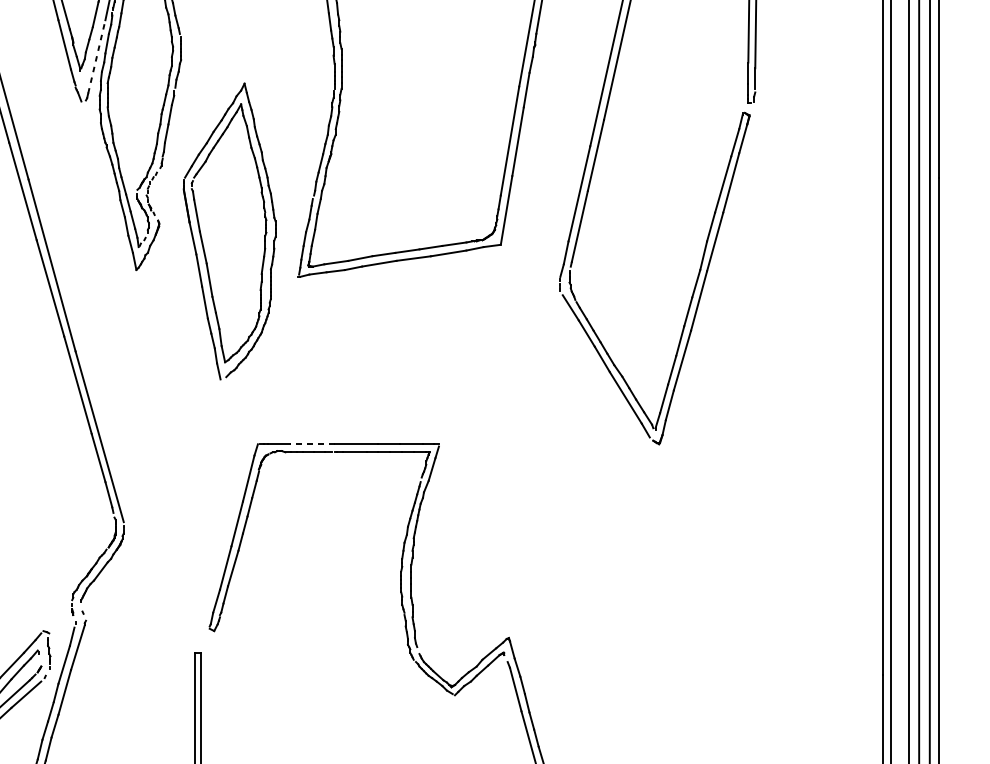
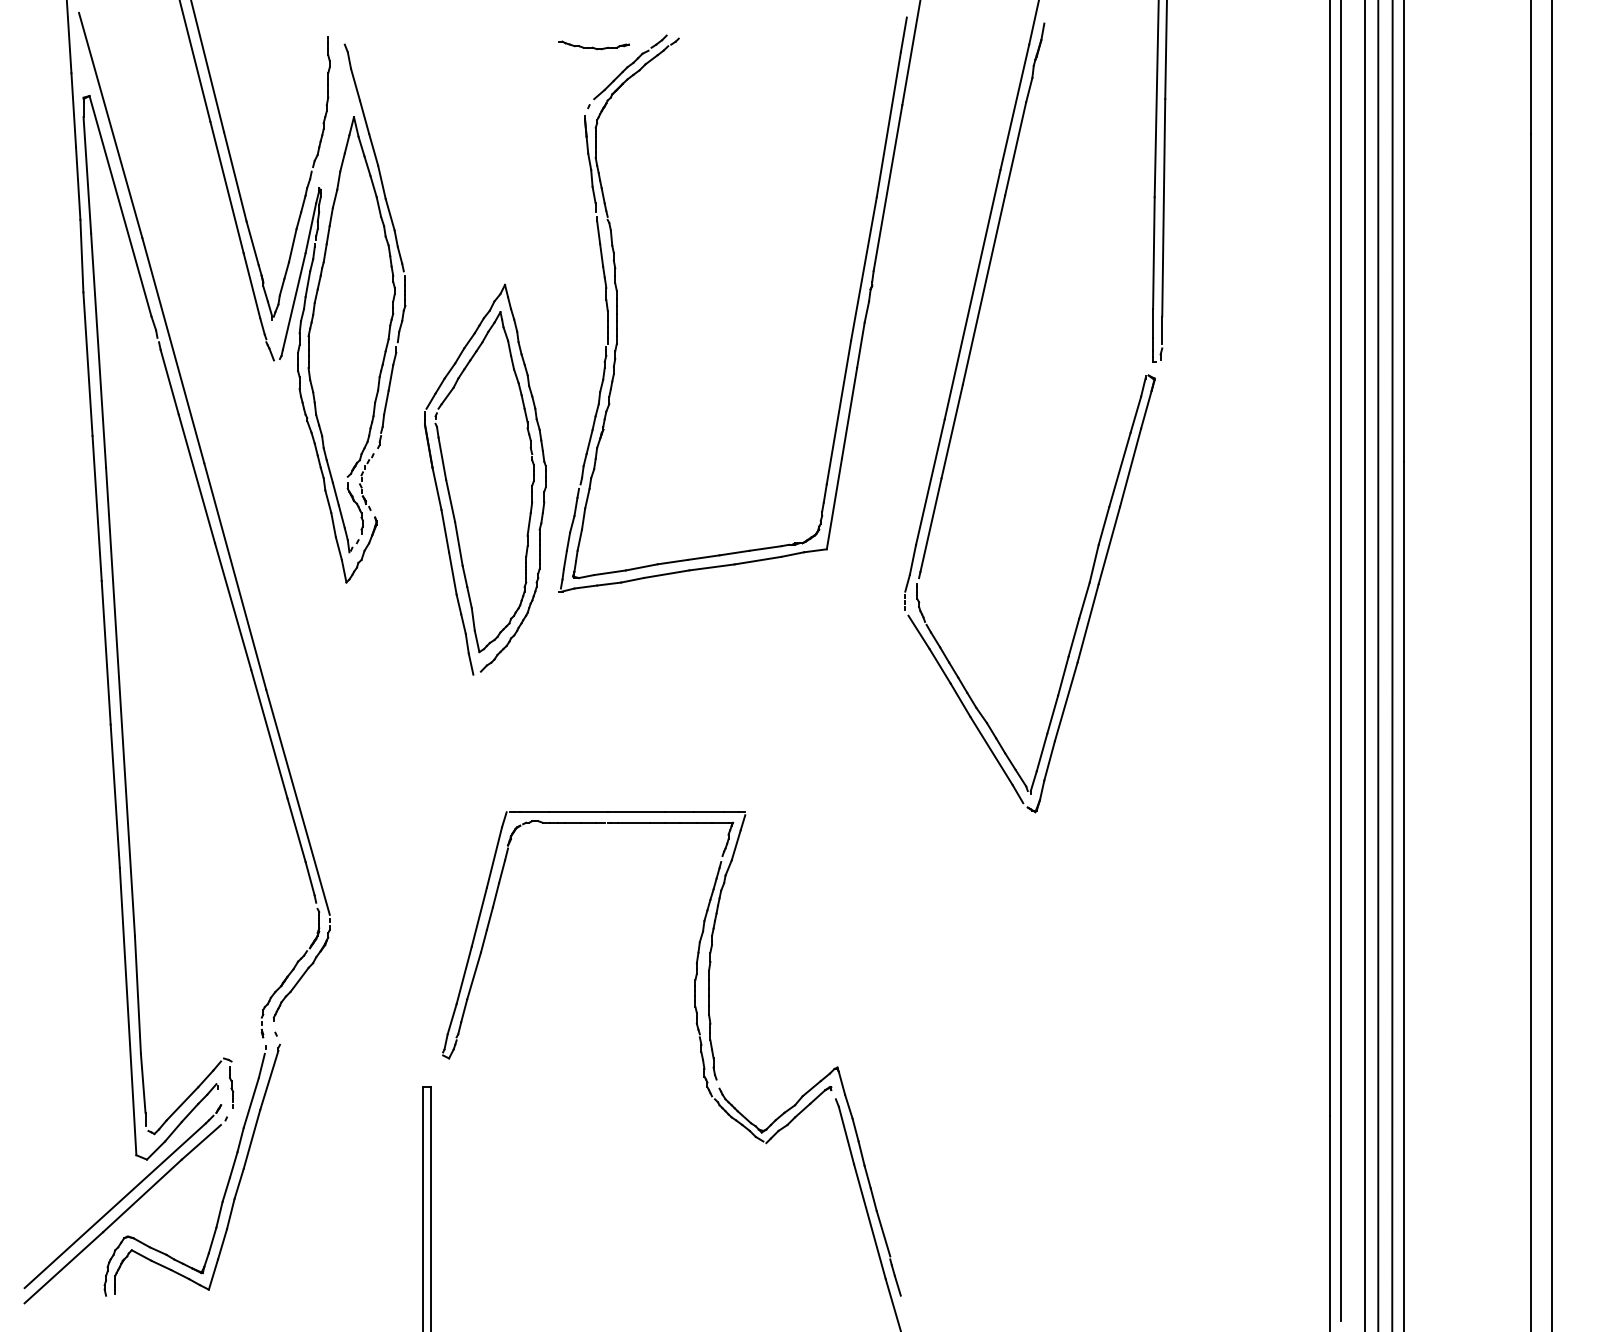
line: (97, 56) -> (294, 301), dashed -> solid
part: (201, 235) -> (448, 484), moved
line: (311, 444) -> (577, 812), dashed -> solid

